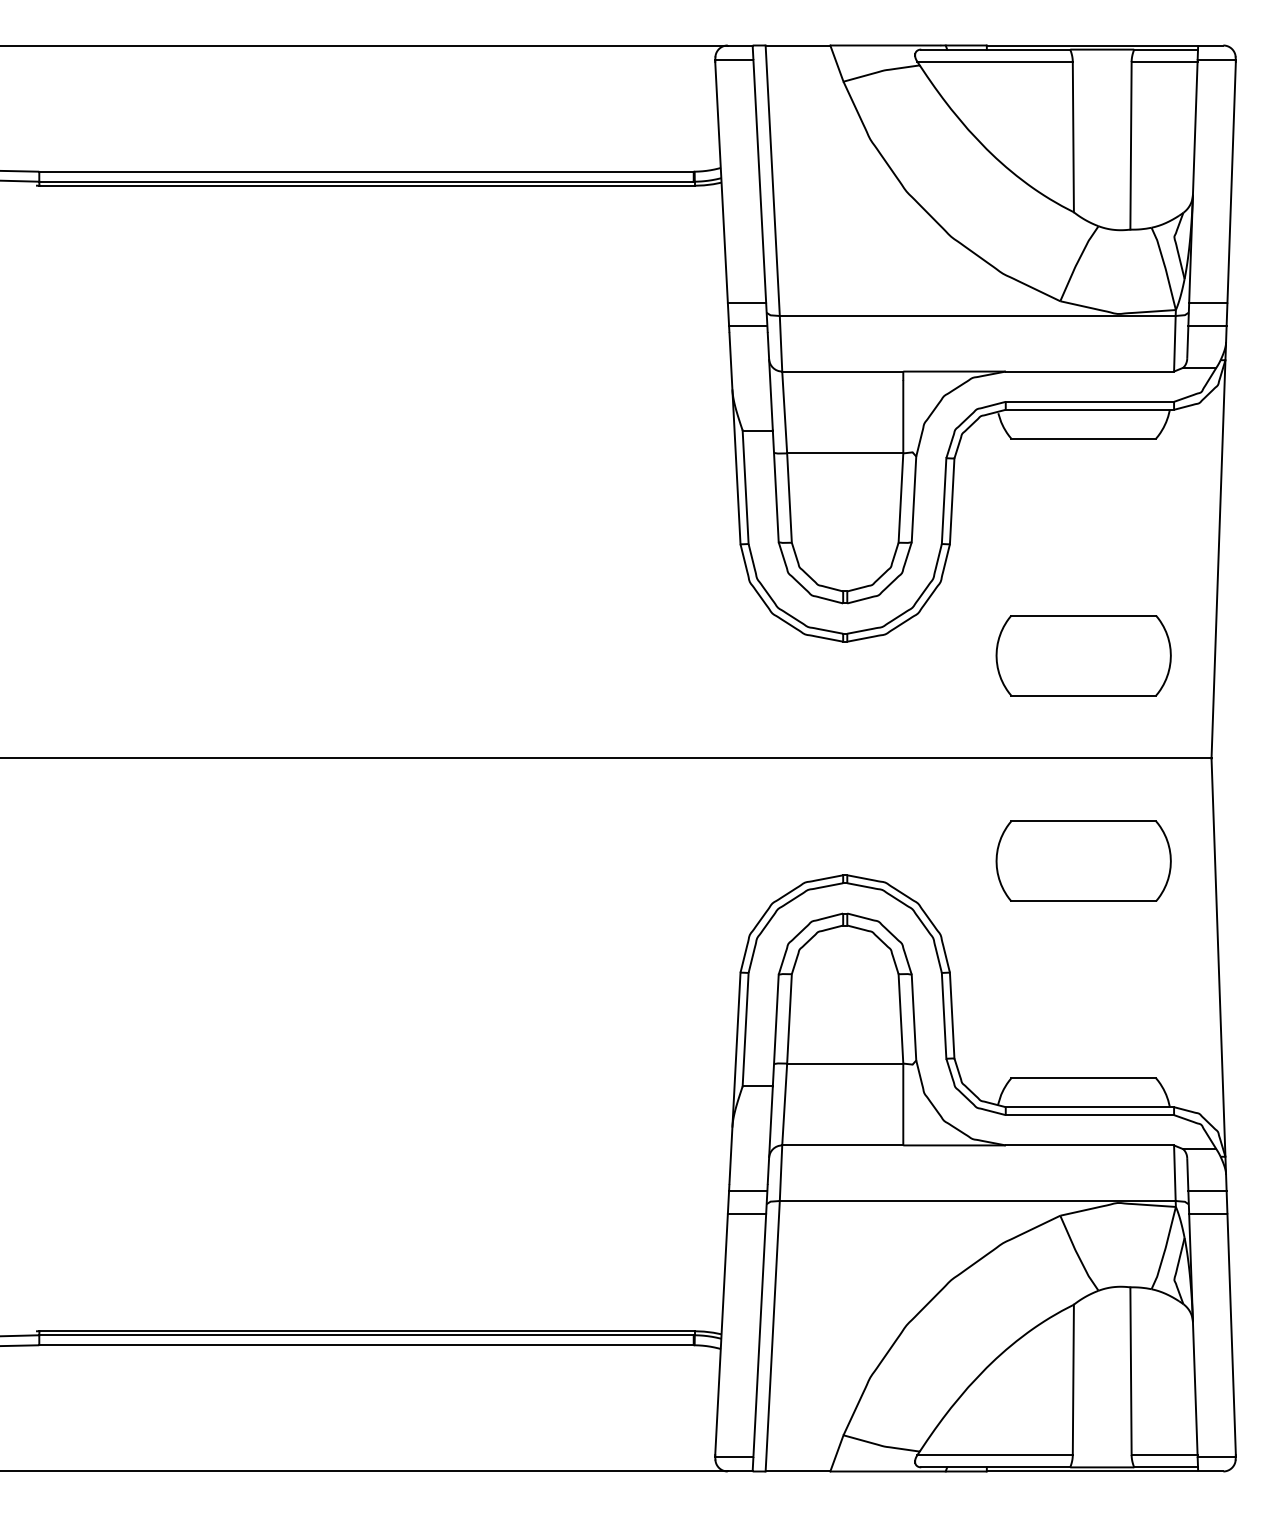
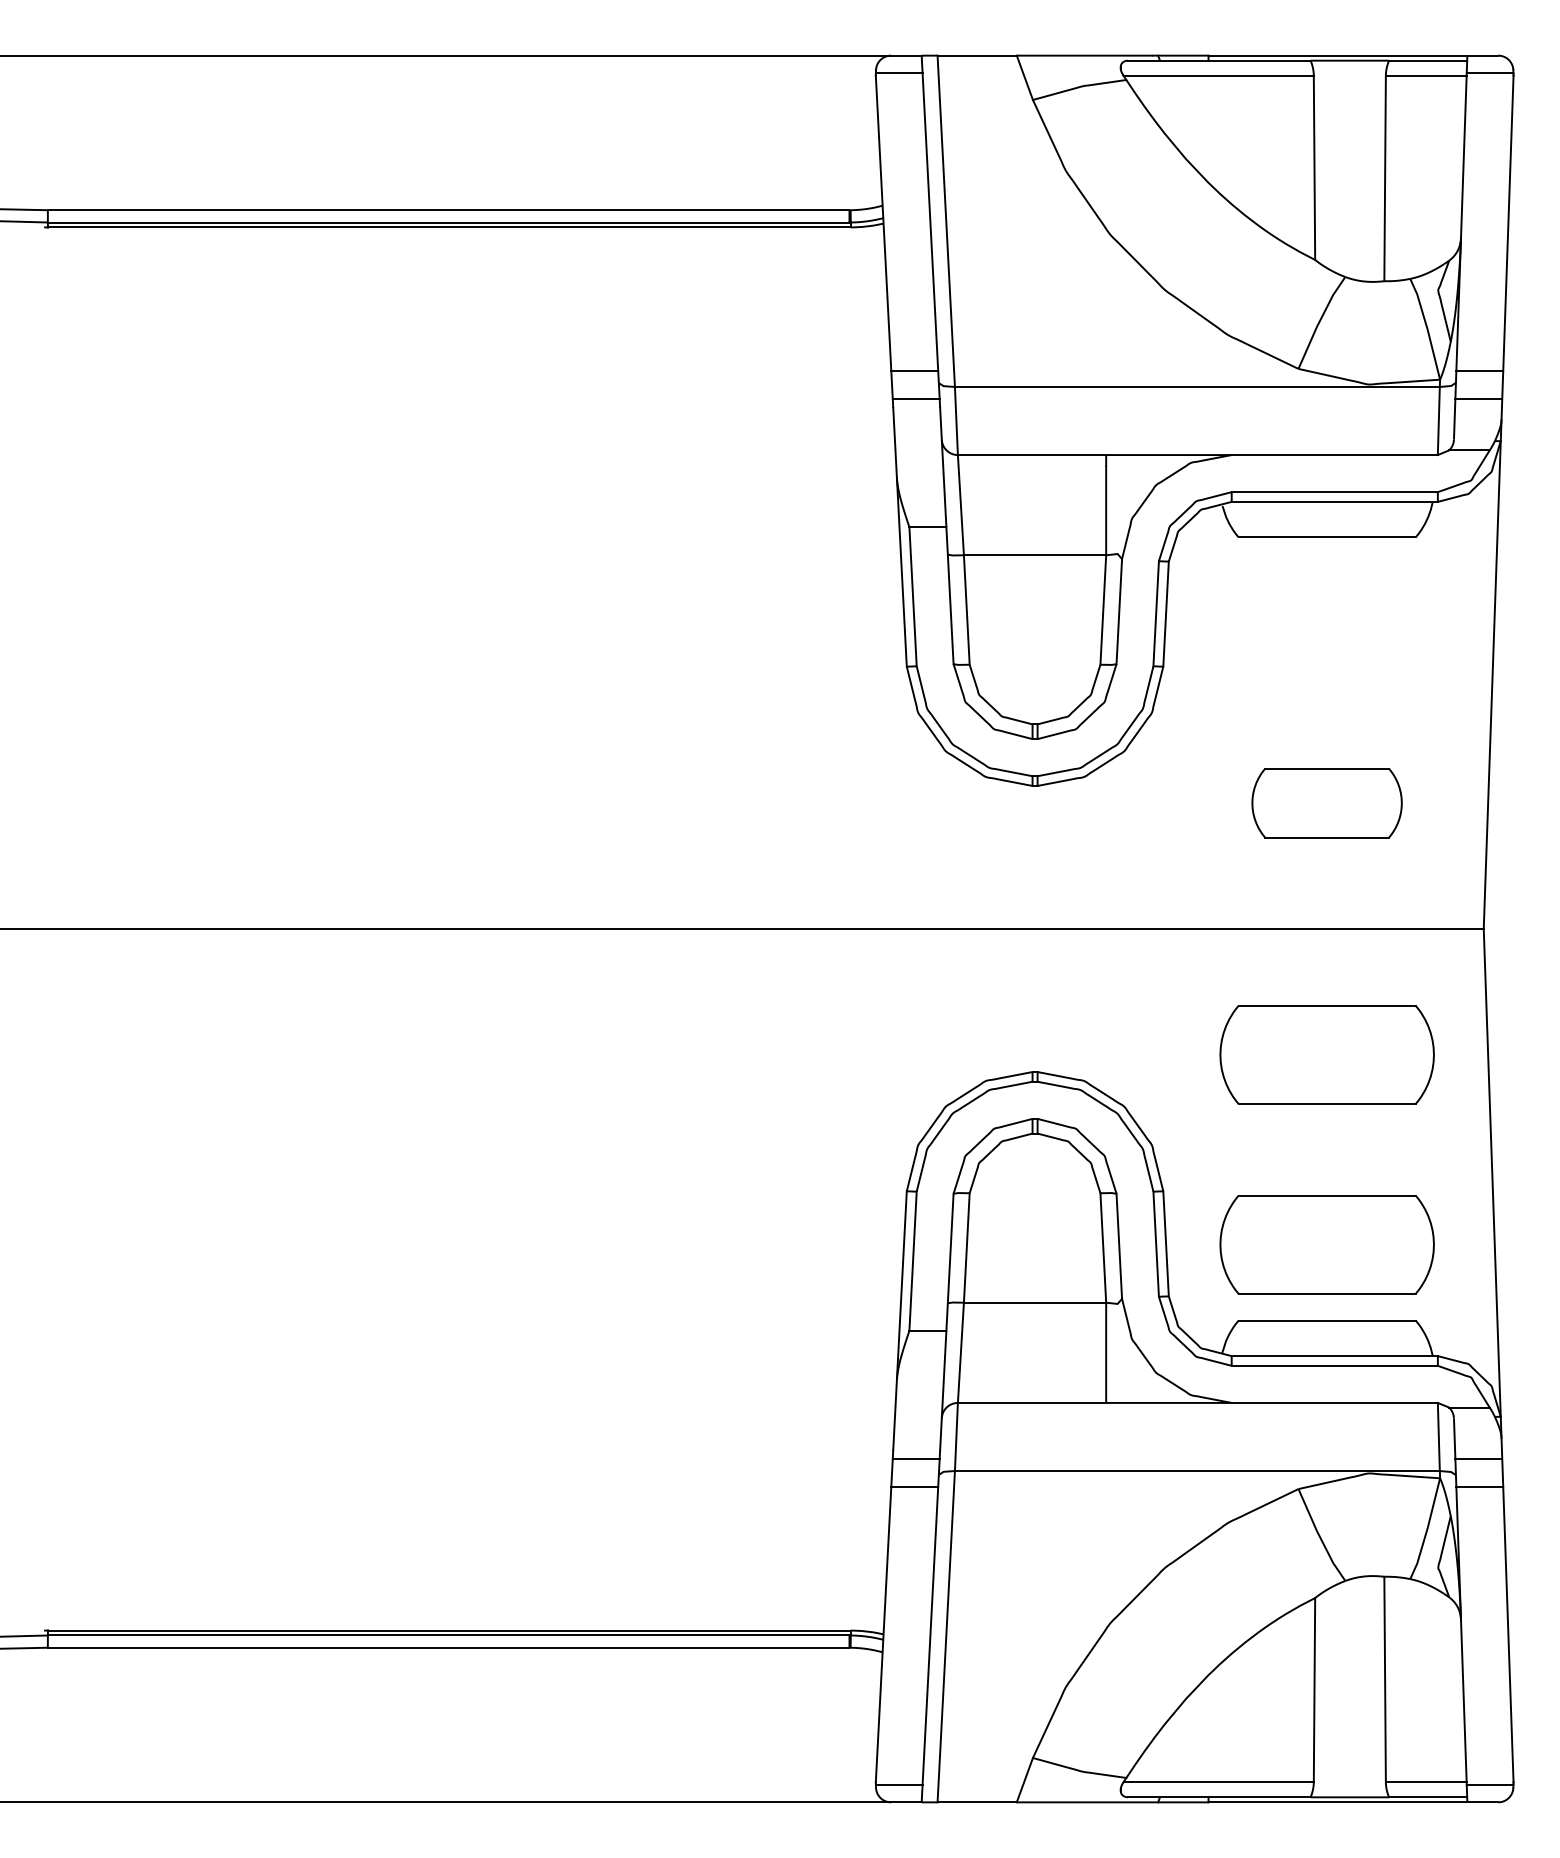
part: (1083, 655) -> (1326, 802), size x0.7
part: (1083, 1015) -> (1326, 1243), added

